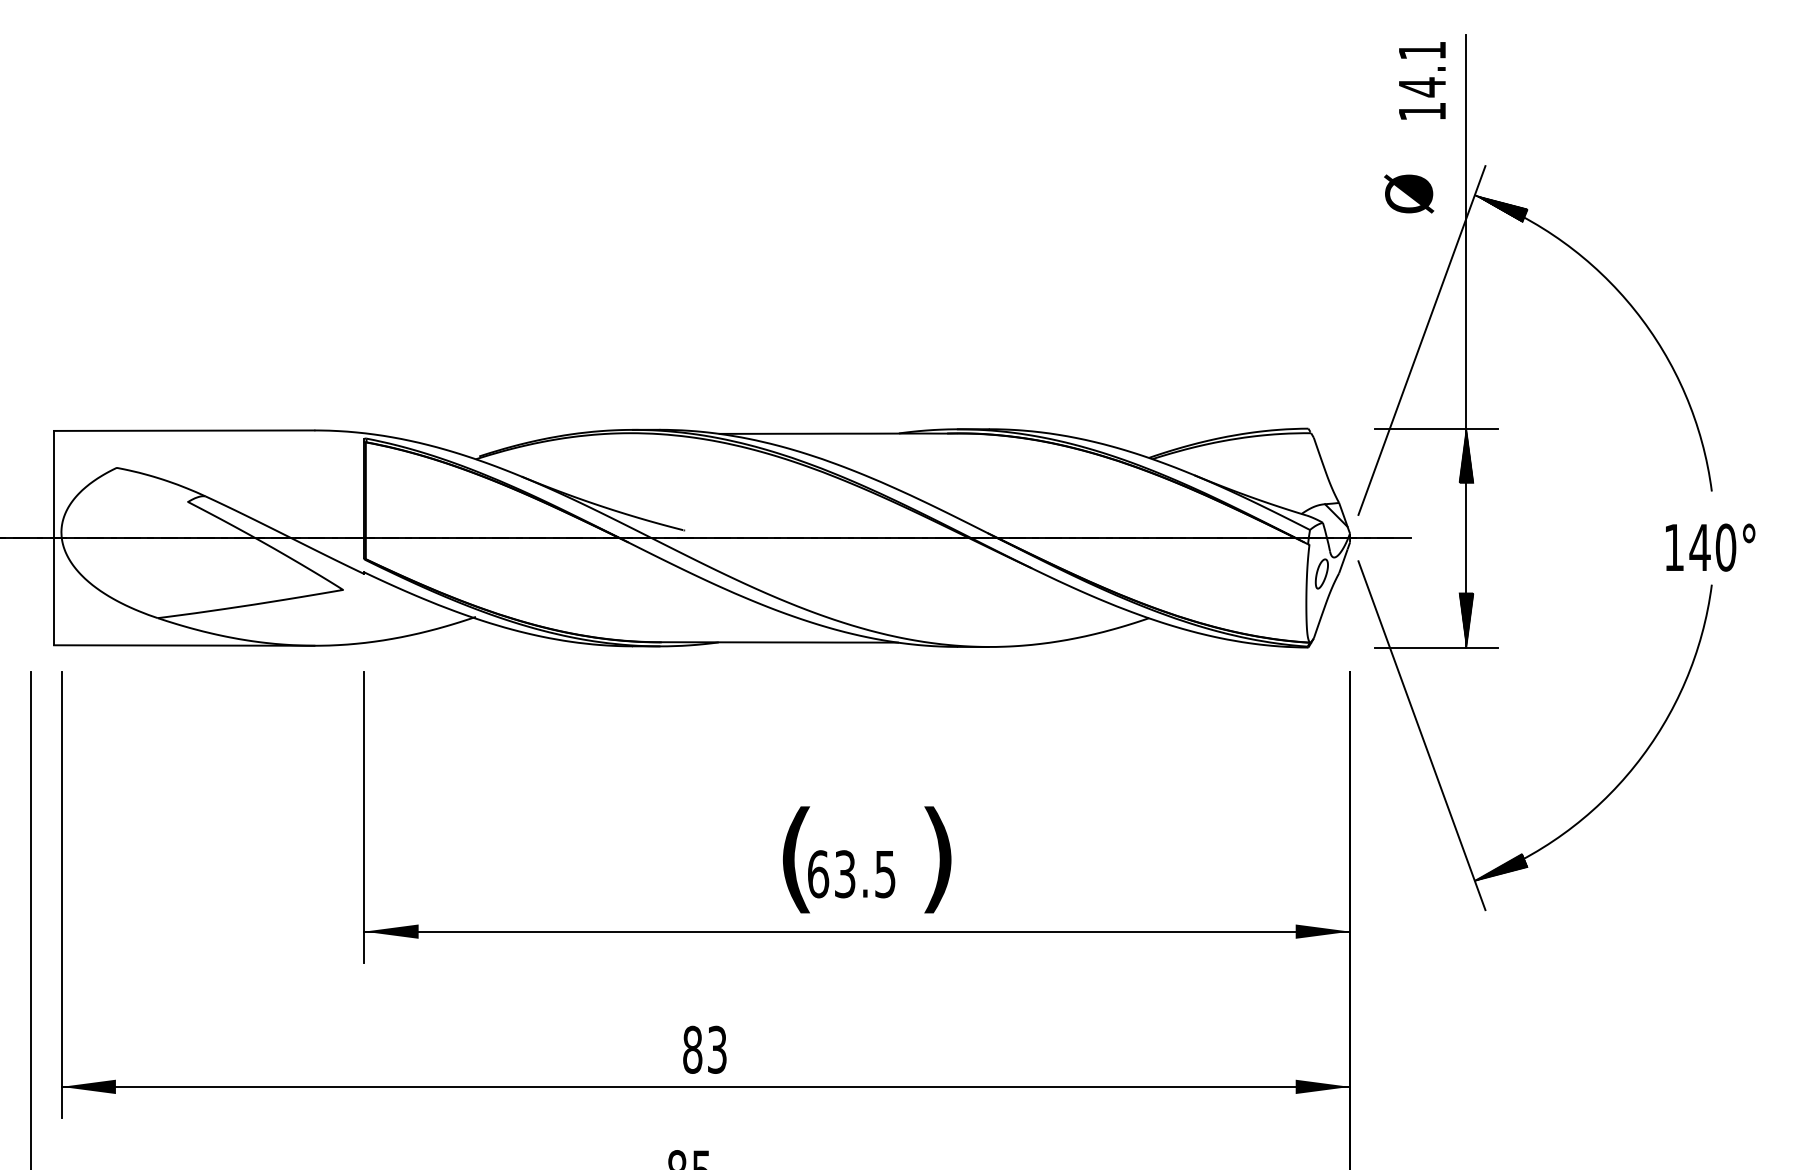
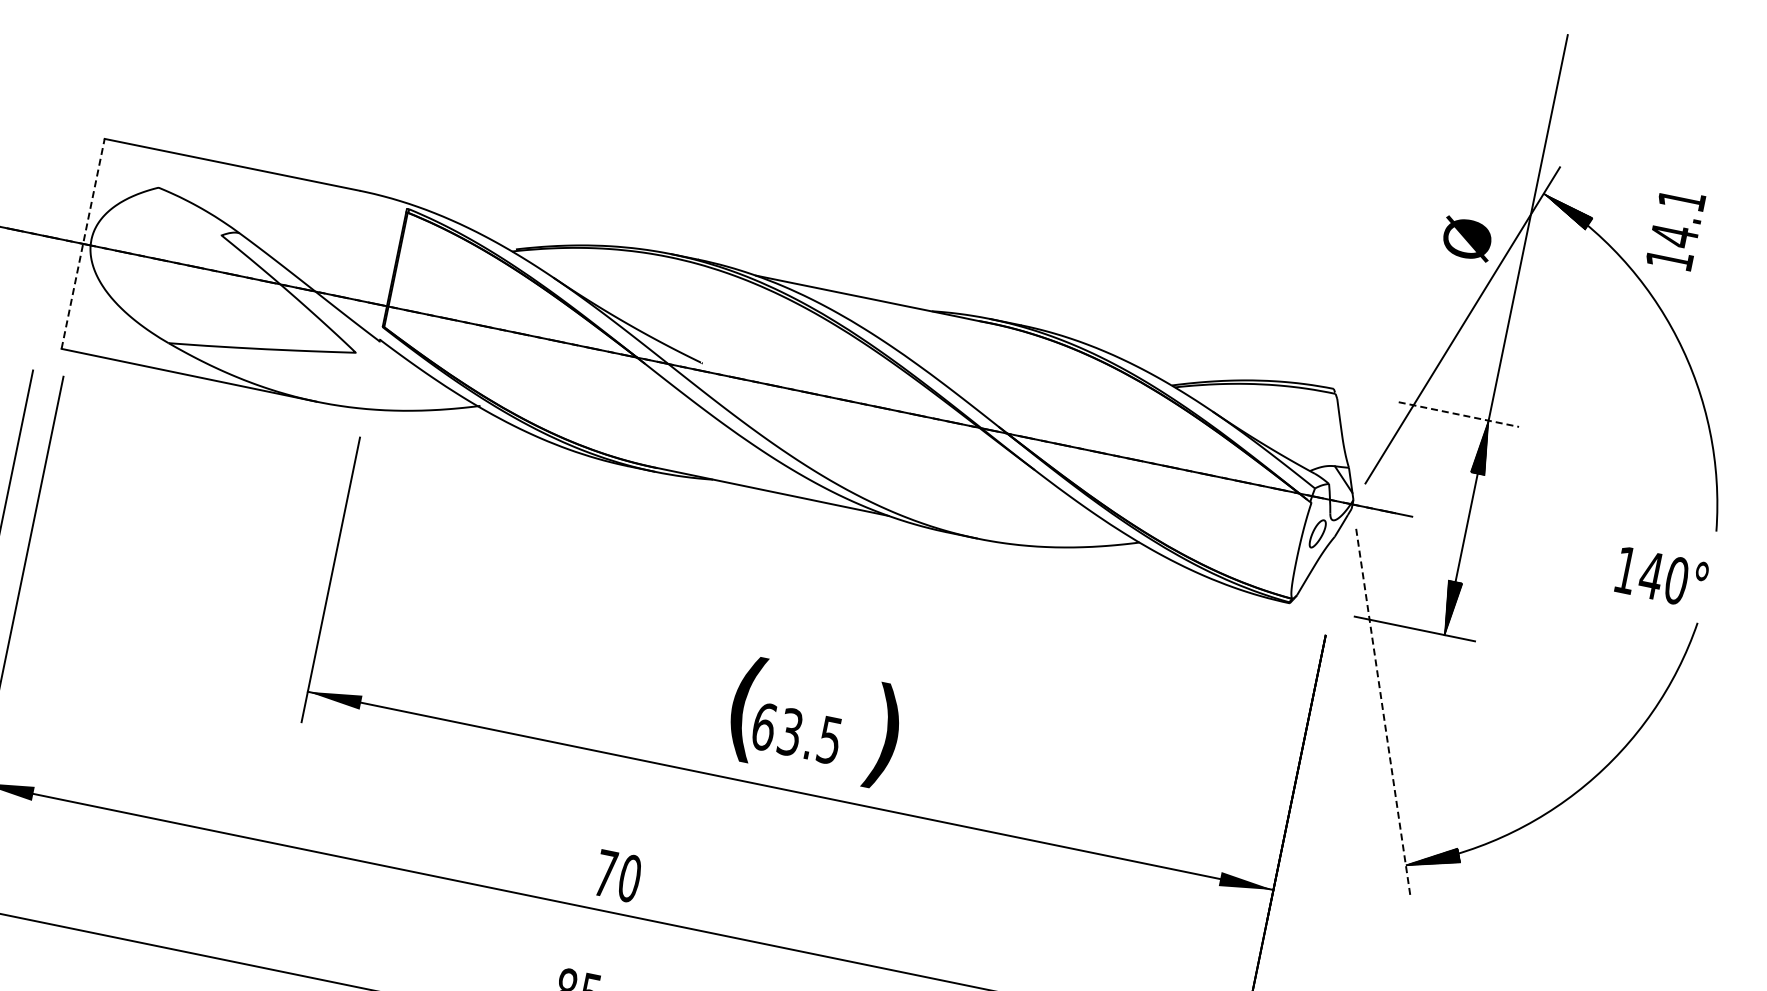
text: (1422, 80) -> (1675, 229), moved
text: (1409, 193) -> (1467, 238), moved
line: (1436, 428) -> (1459, 414), solid -> dashed
line: (54, 537) -> (83, 243), solid -> dashed
text: (1710, 547) -> (1661, 577), moved
line: (1421, 735) -> (1382, 712), solid -> dashed
text: (705, 1049) -> (618, 875), 83 -> 70

